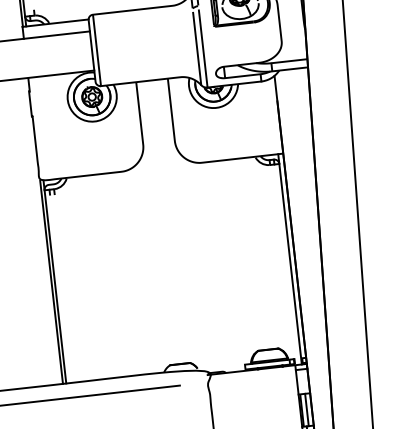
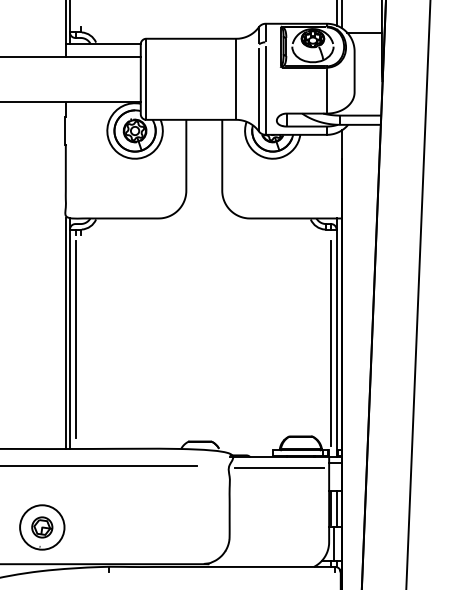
line: (176, 41) -> (236, 79), added
line: (256, 42) -> (326, 90), added
line: (286, 263) -> (331, 342), added
line: (60, 285) -> (75, 338), added
line: (252, 379) -> (279, 468), added

